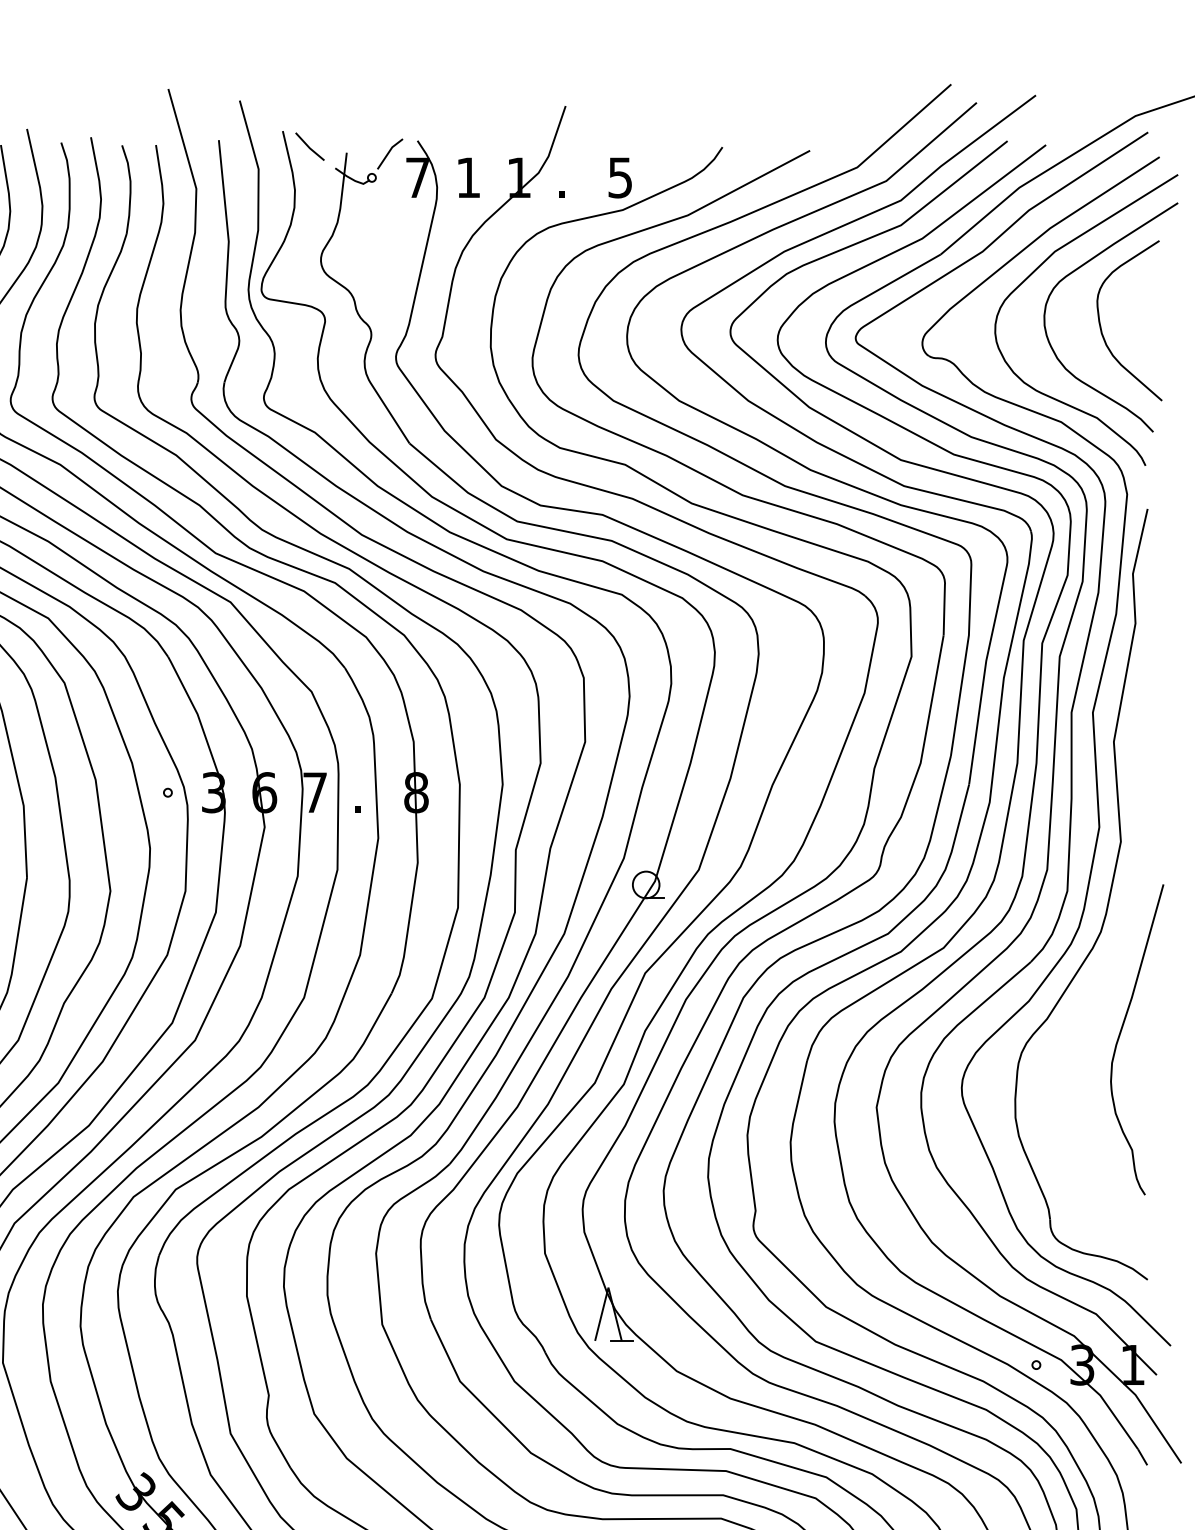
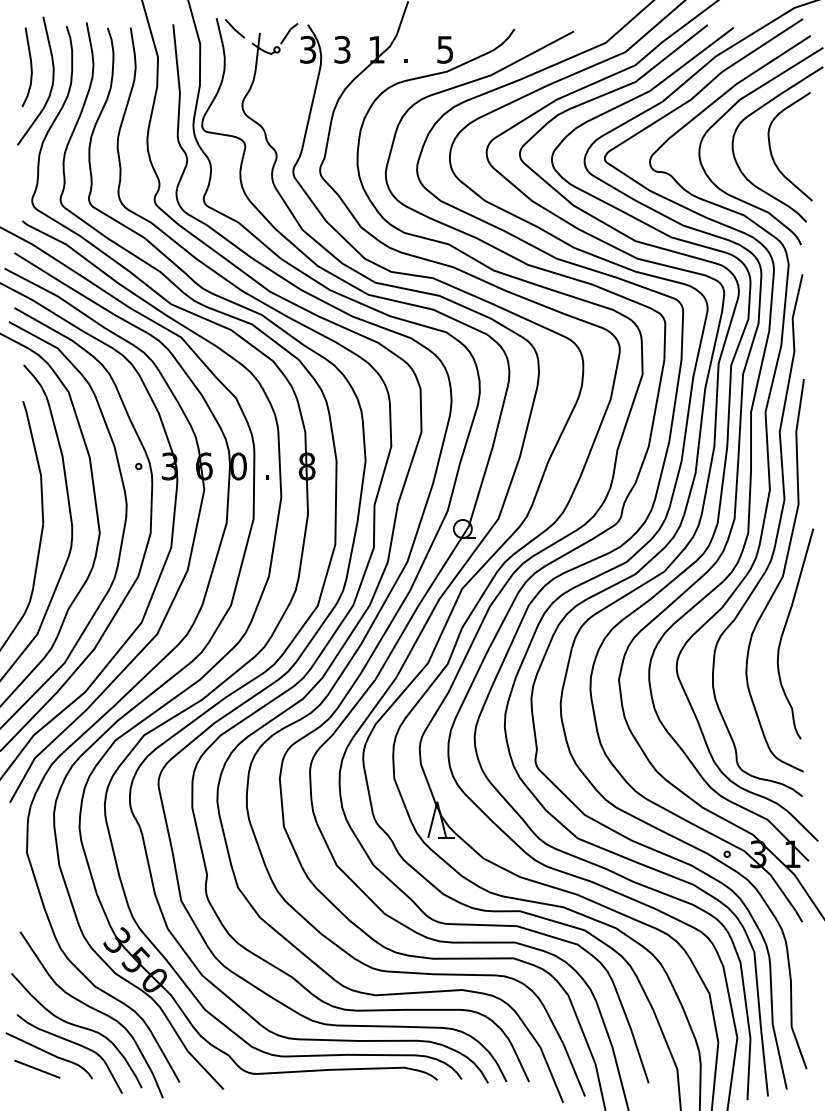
text: (418, 177) -> (308, 49), 7 -> 3
text: (468, 177) -> (342, 49), 1 -> 3
text: (315, 792) -> (238, 466), 7 -> 0
curve: (1115, 958) -> (780, 578), added

